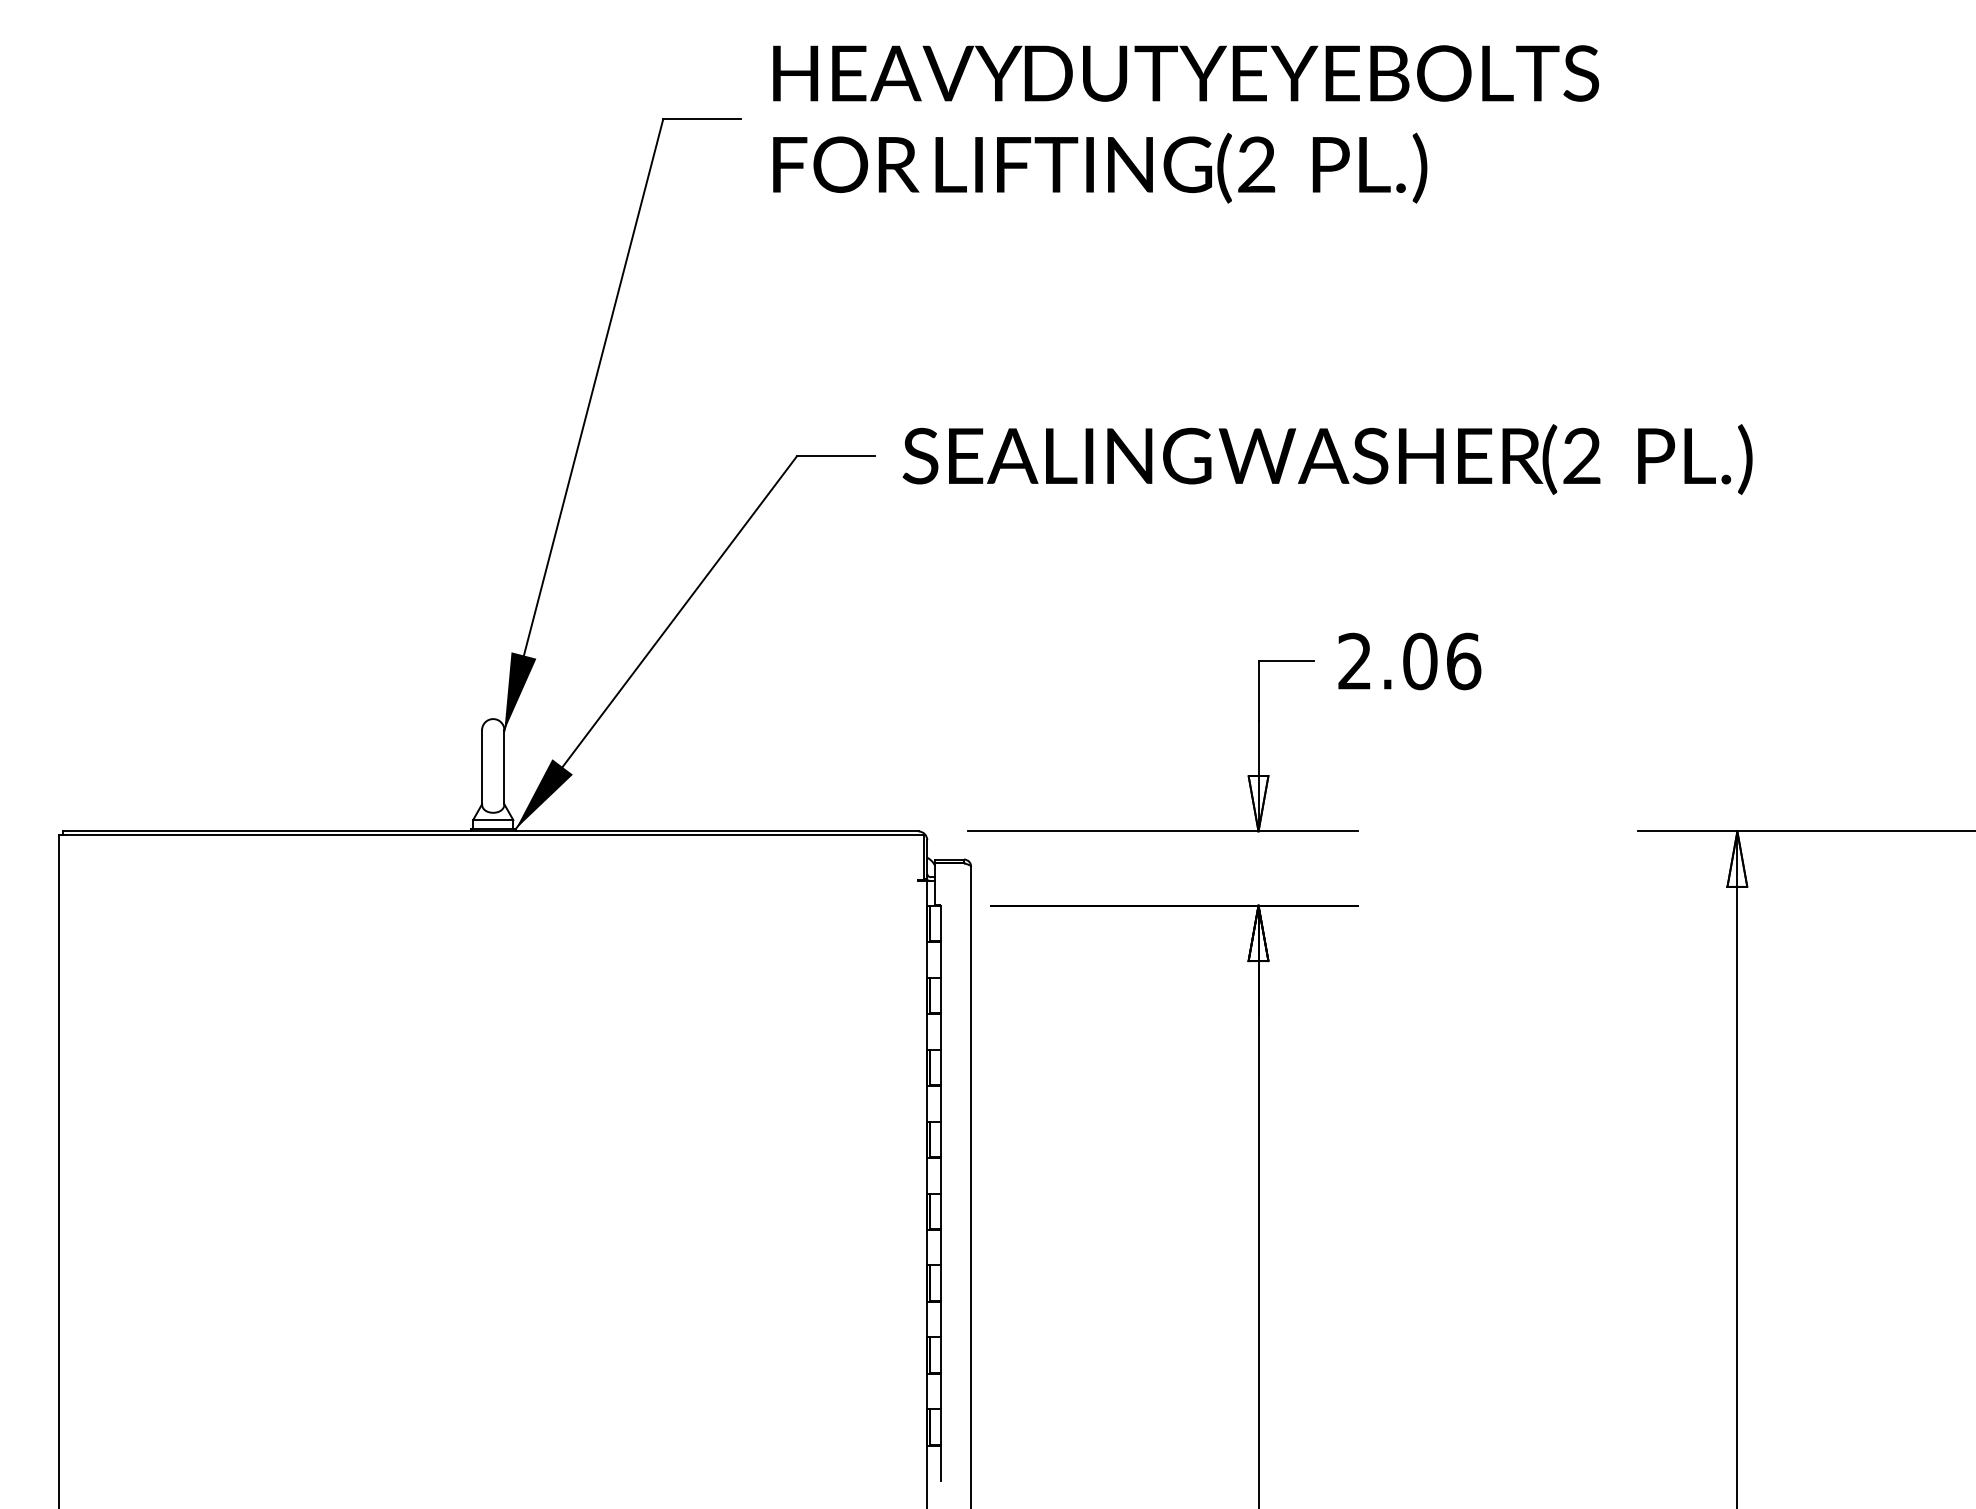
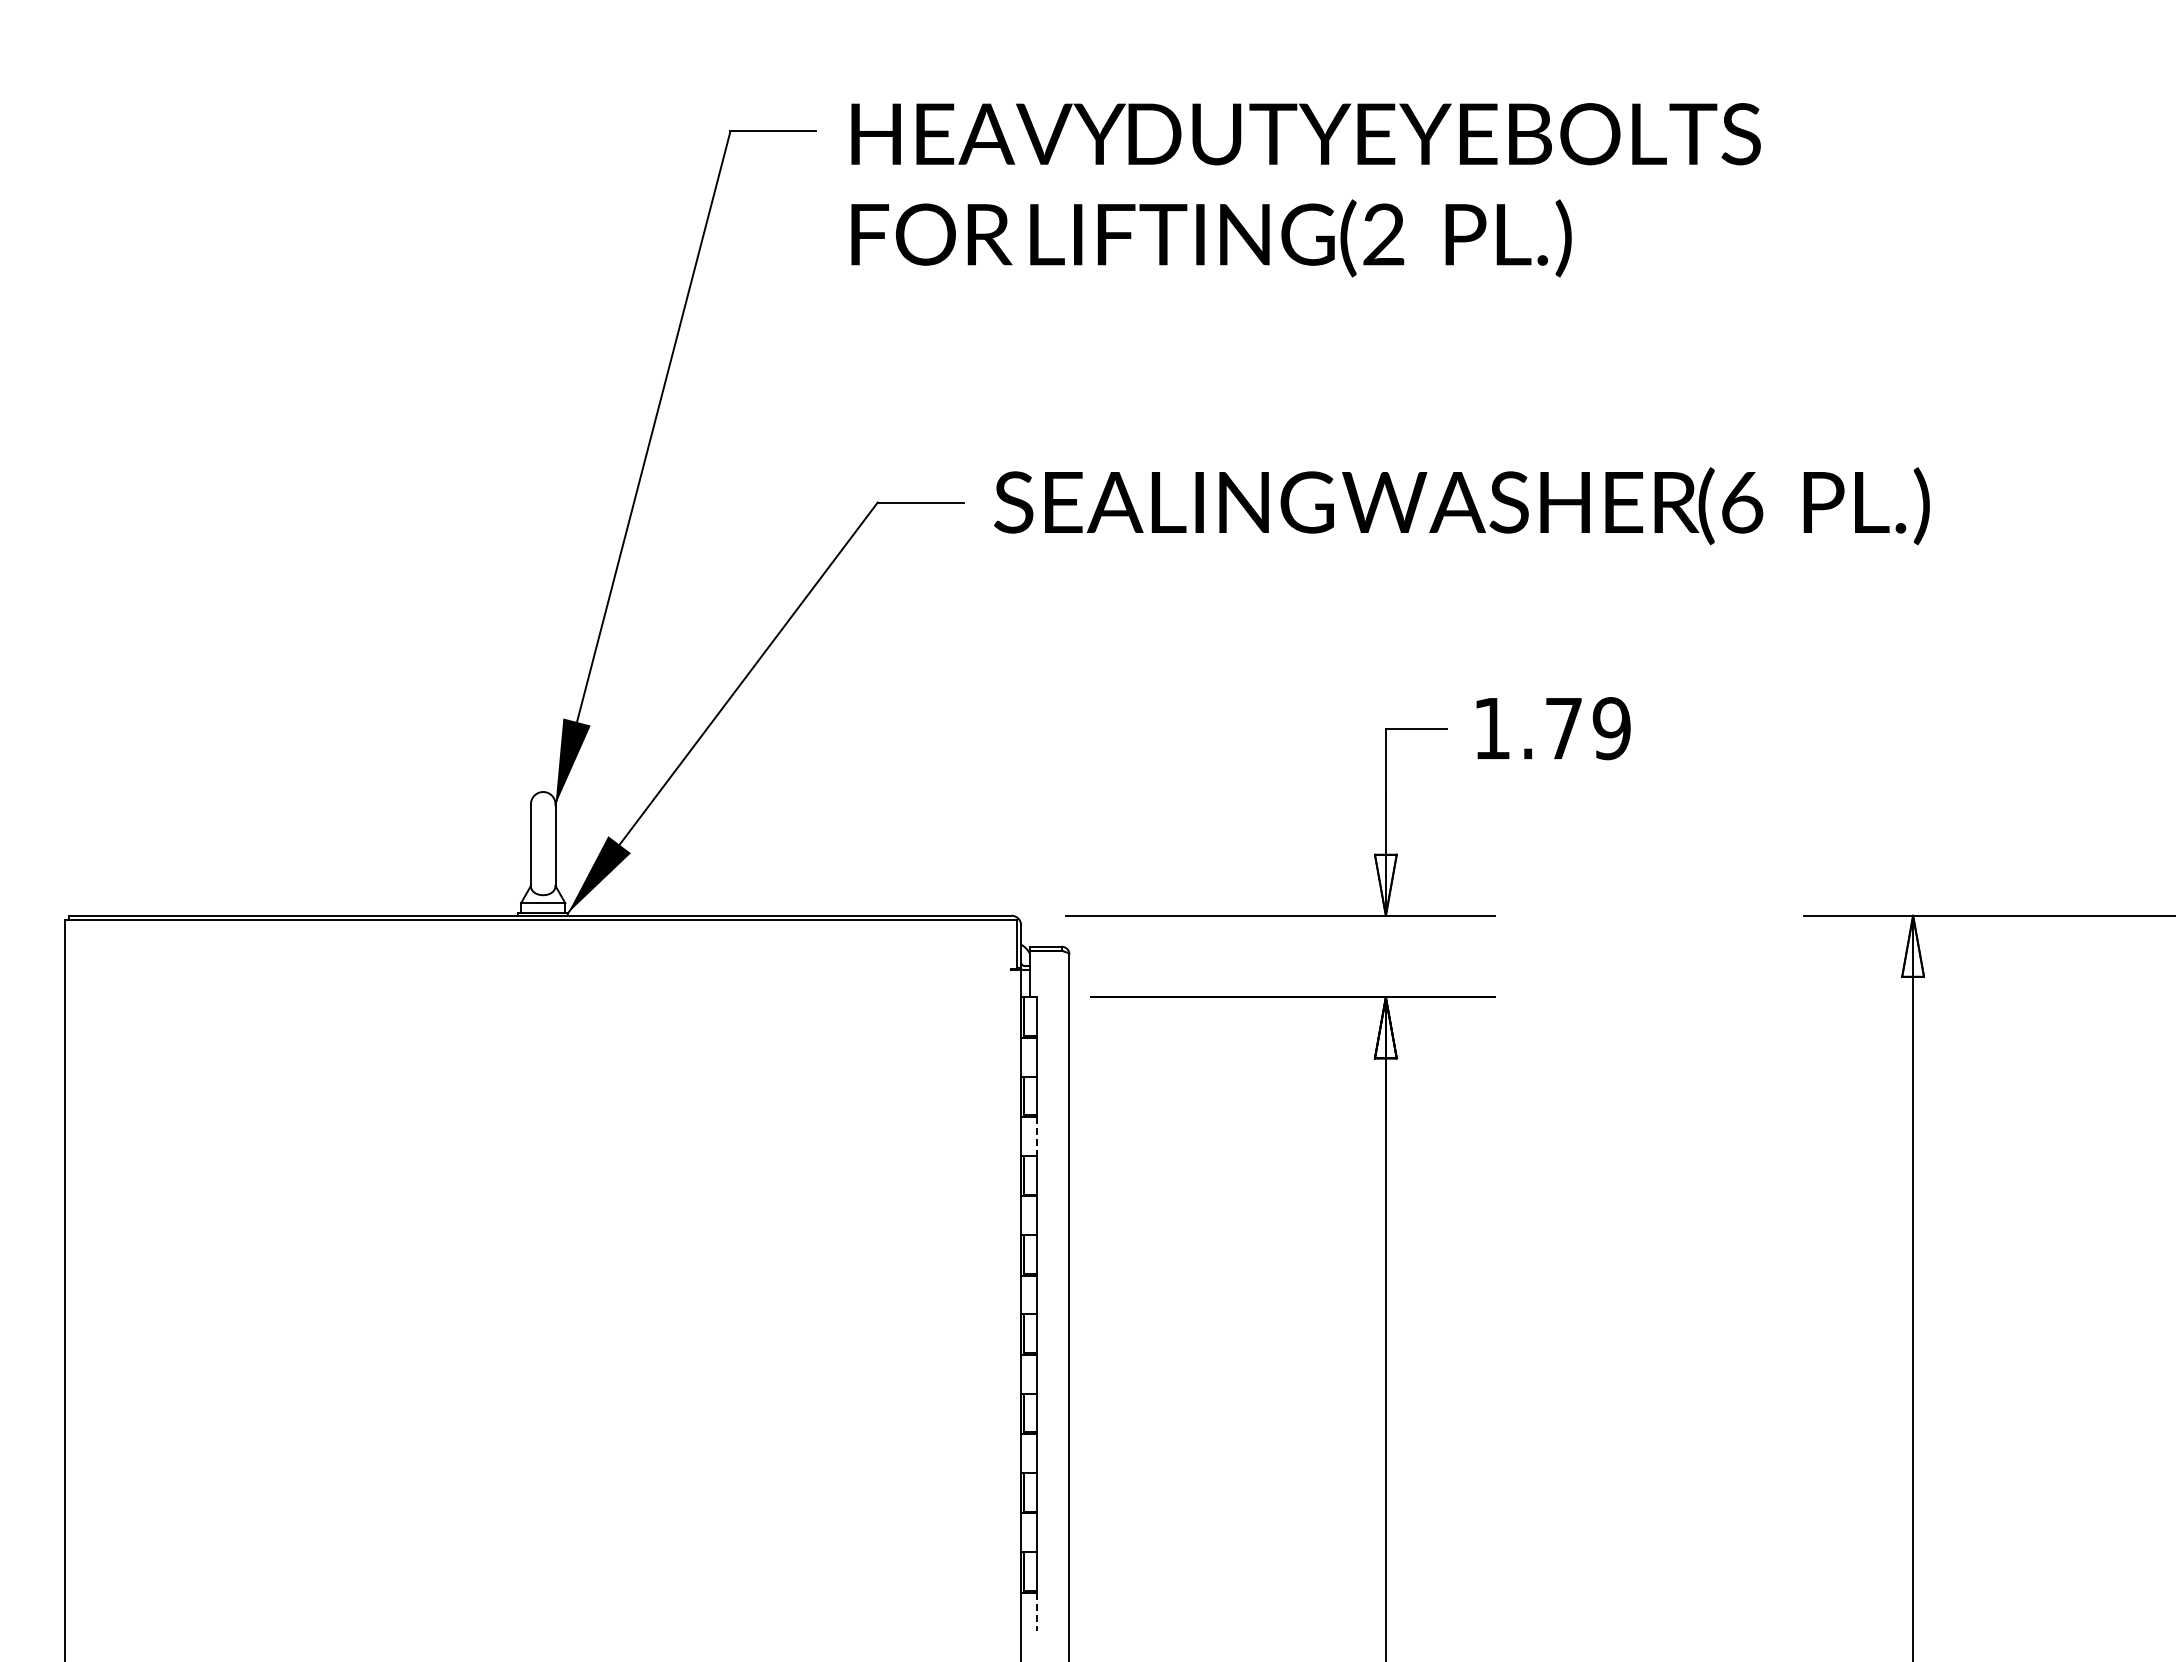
text: (1185, 124) -> (1305, 190), moved
text: (1582, 456) -> (1742, 502), (2 -> (6
text: (1409, 661) -> (1552, 728), 2.06 -> 1.79
line: (941, 1031) -> (1036, 1136), solid -> dashed
line: (941, 1464) -> (1036, 1612), solid -> dashed

